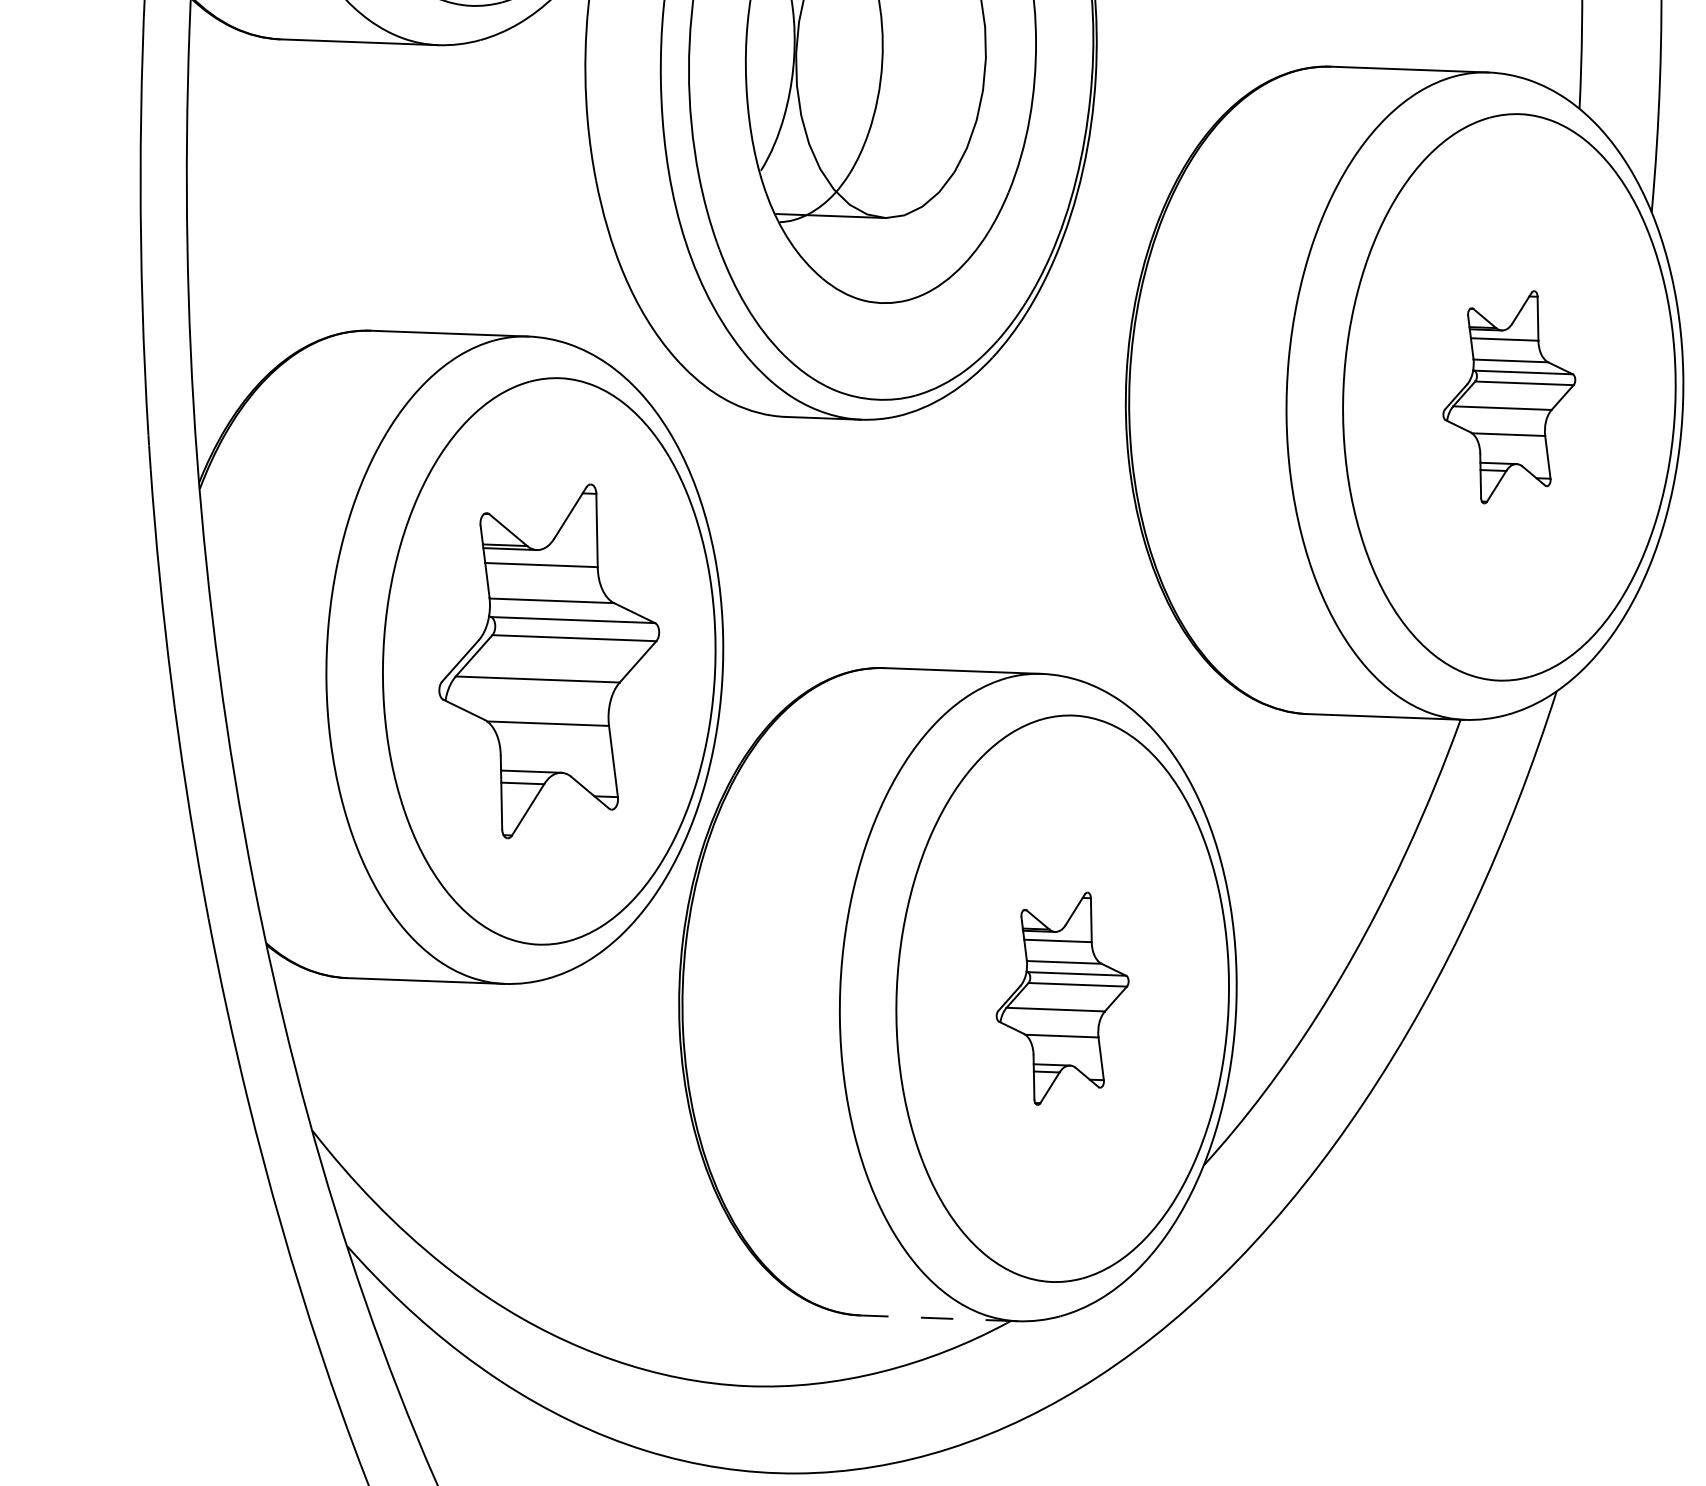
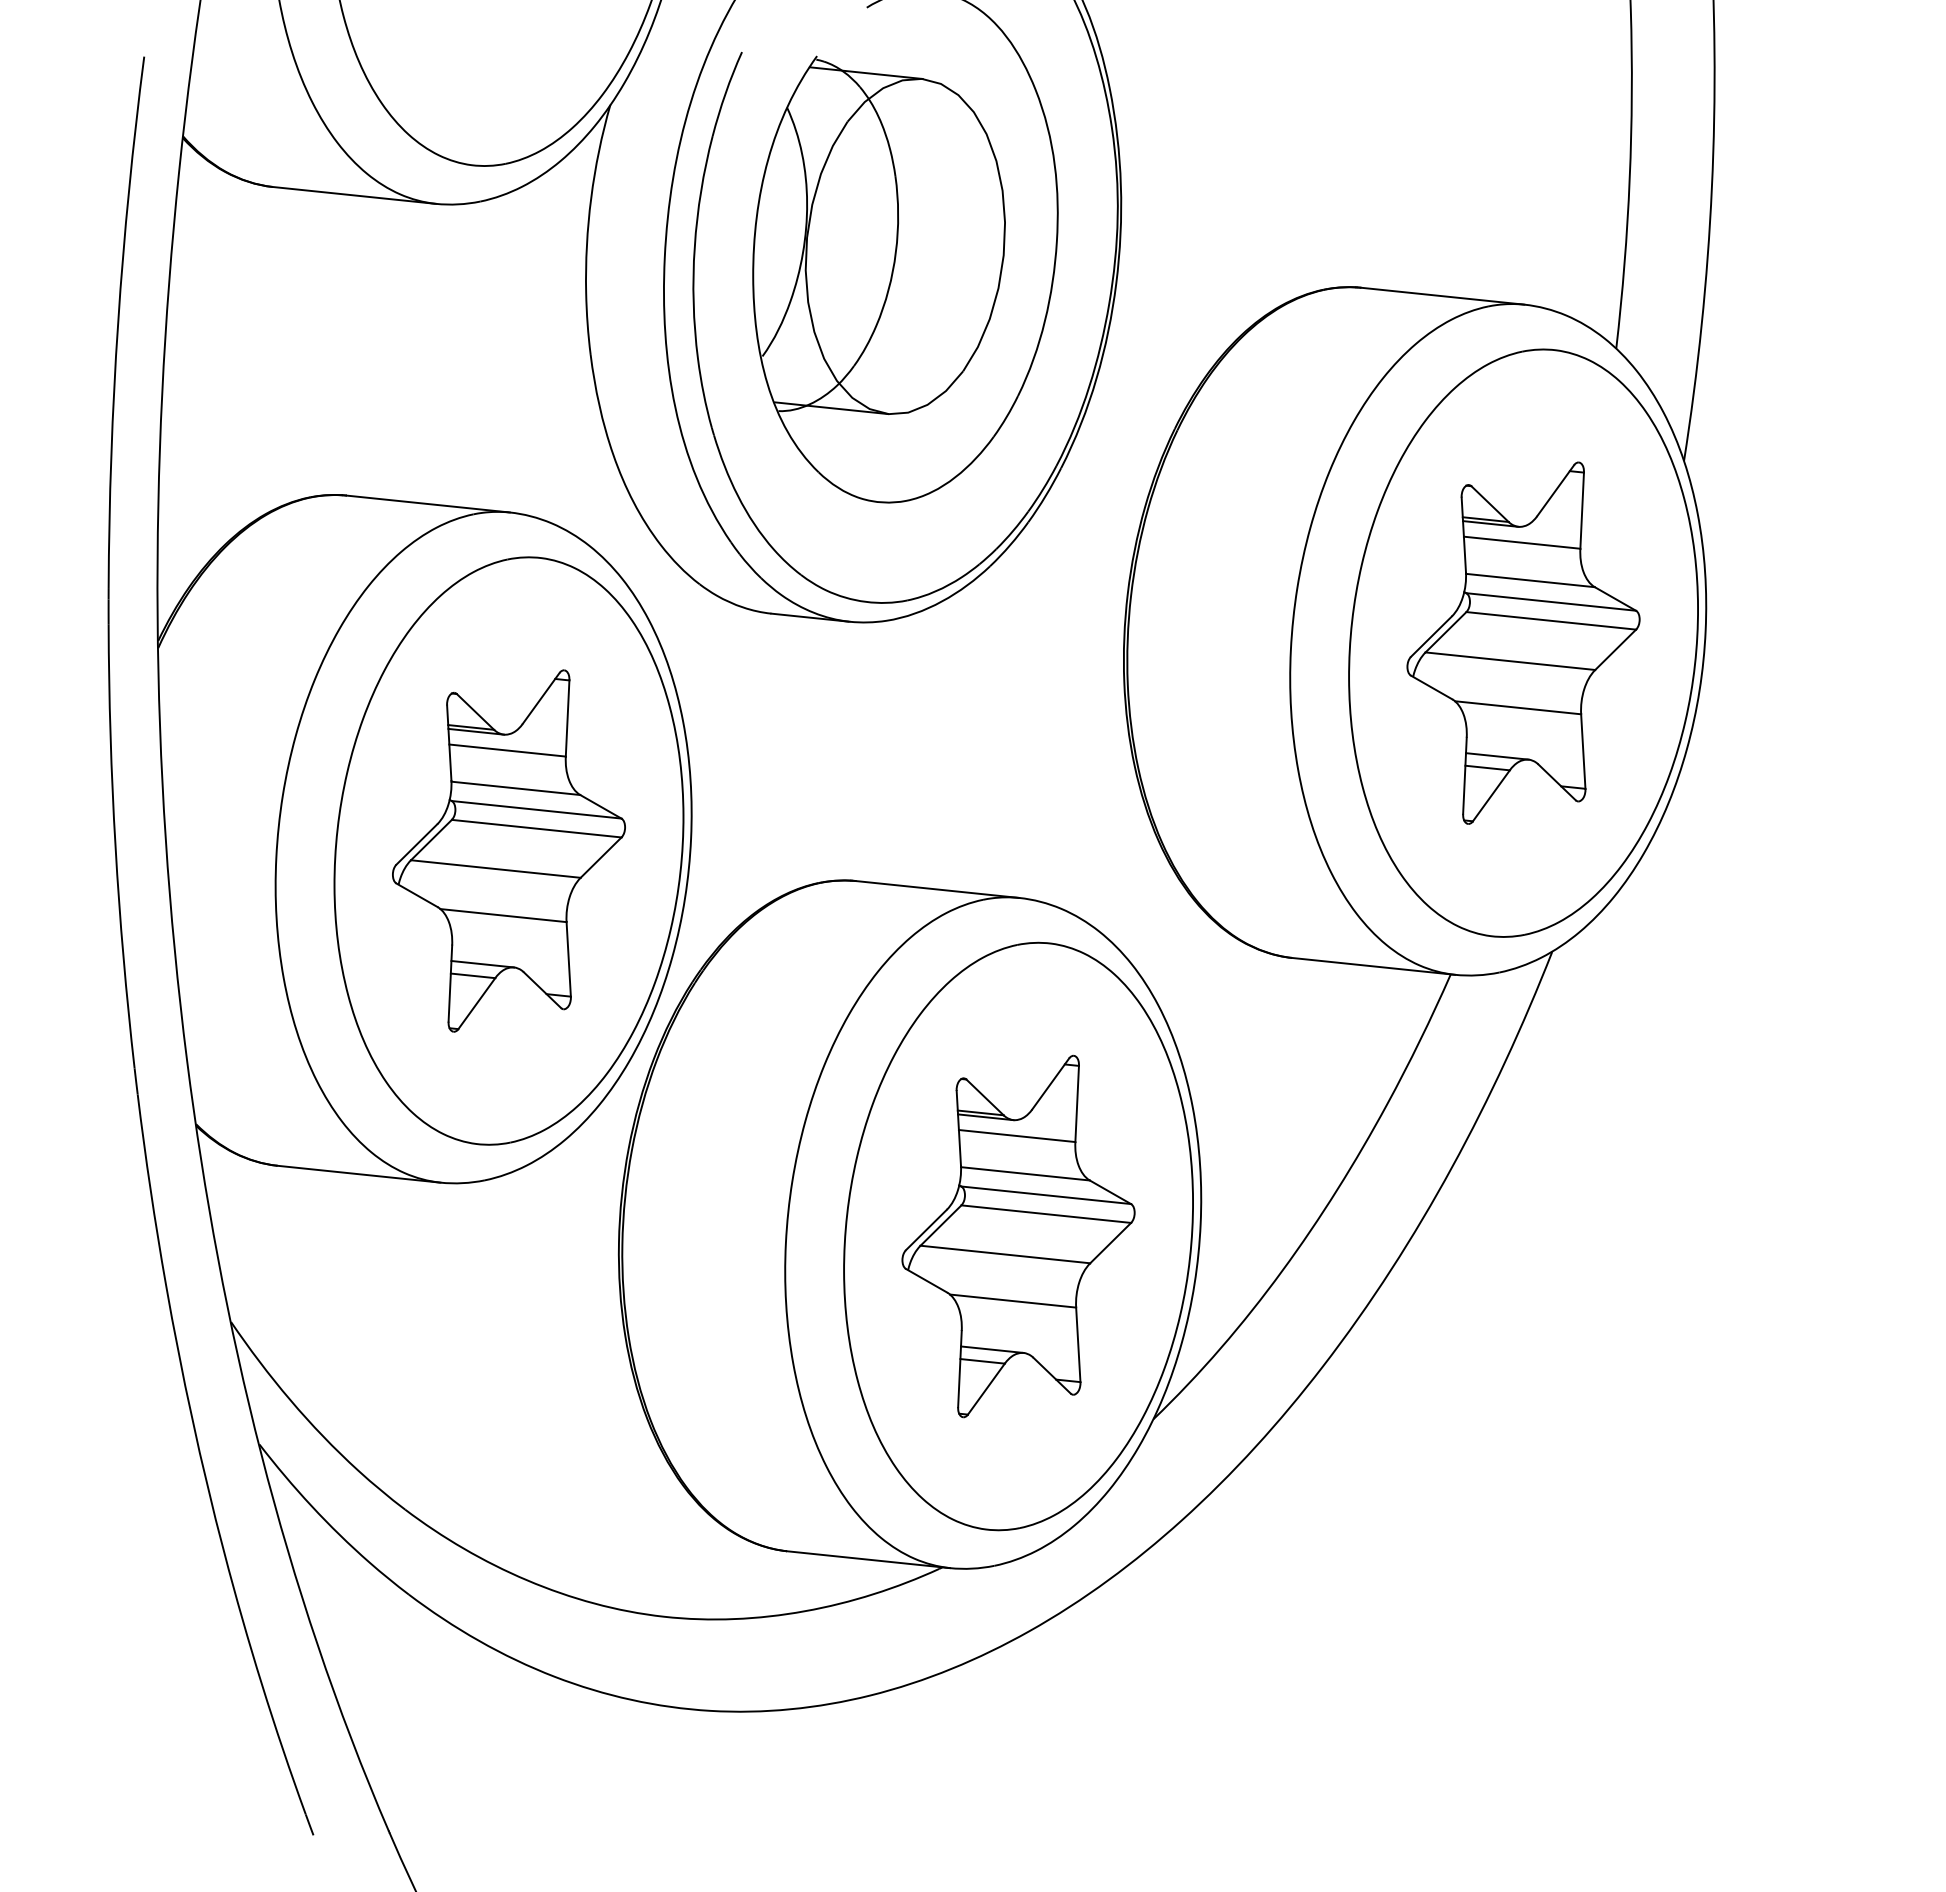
part: (1509, 396) -> (1523, 642), size x1.67
part: (1062, 998) -> (1018, 1236), size x1.67
line: (939, 1318) -> (868, 1559), dashed -> solid

